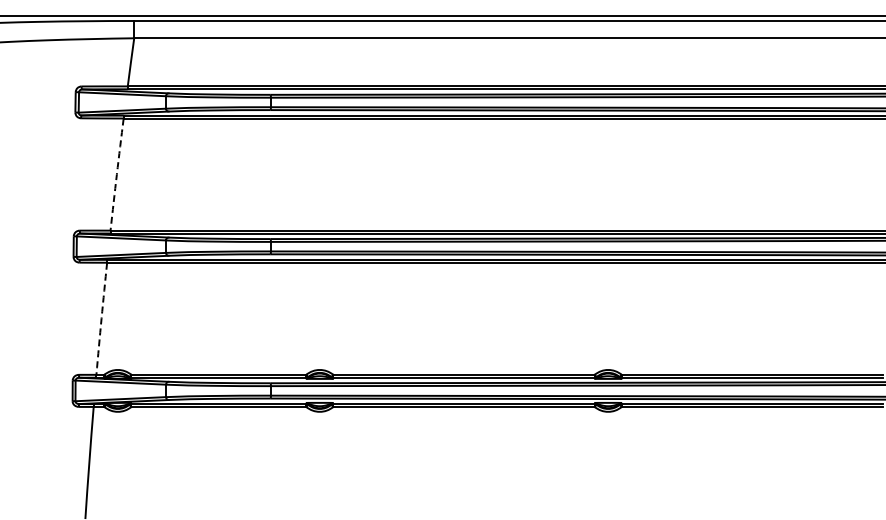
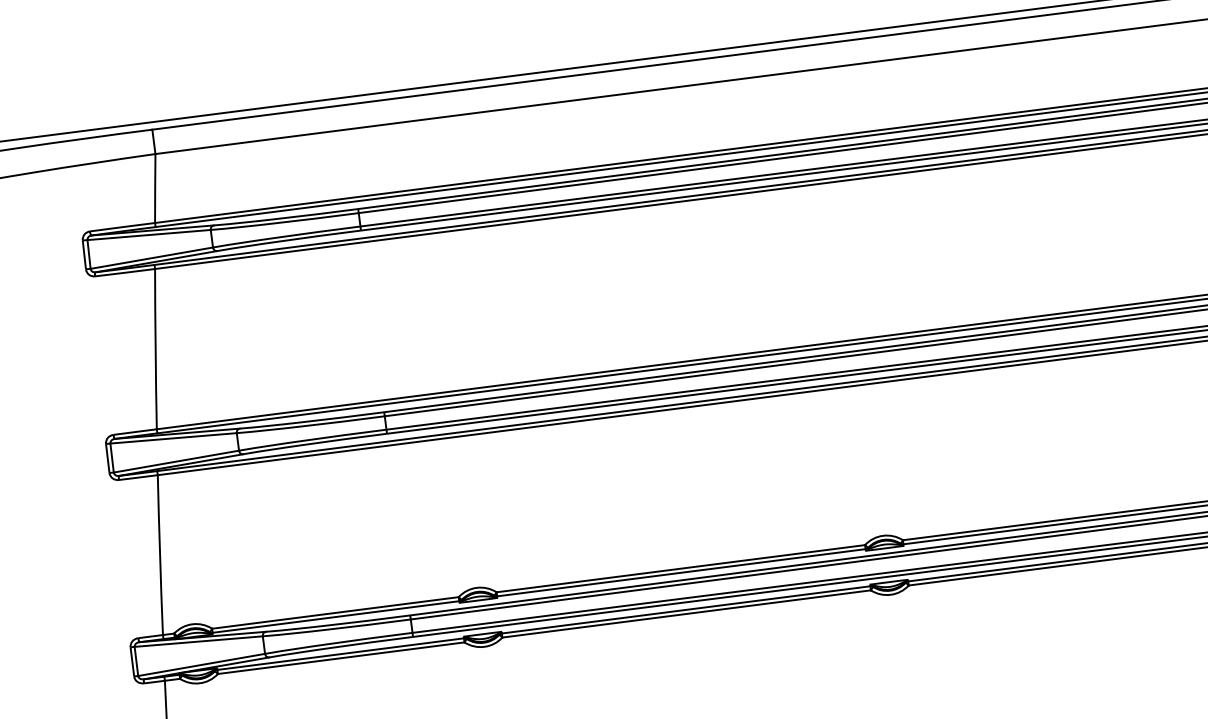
arc: (116, 174) -> (155, 349), dashed -> solid
arc: (101, 318) -> (159, 554), dashed -> solid

